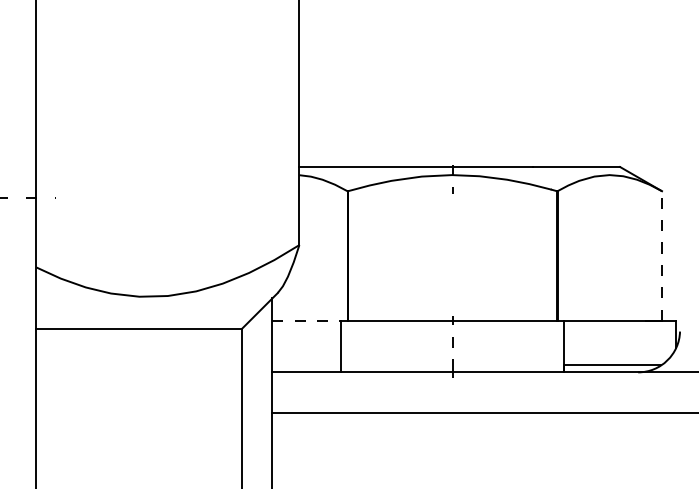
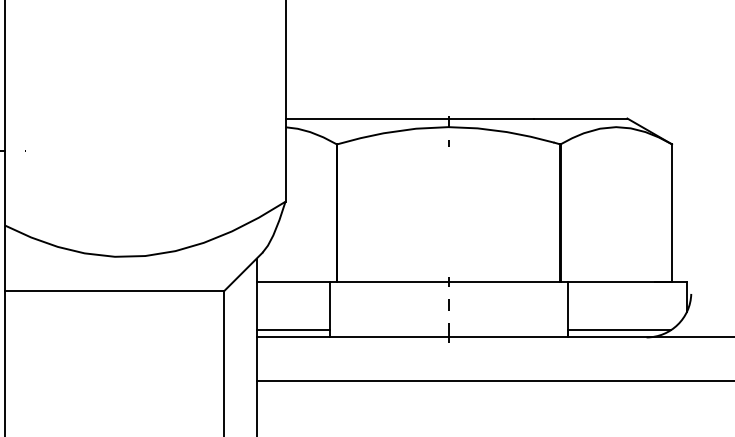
line: (662, 255) -> (672, 212), dashed -> solid
line: (309, 320) -> (296, 282), dashed -> solid
line: (306, 365) -> (293, 330), added

